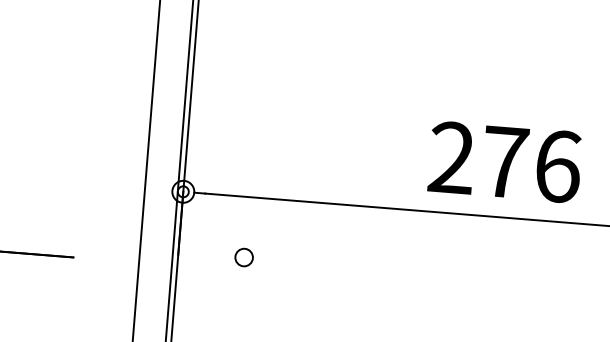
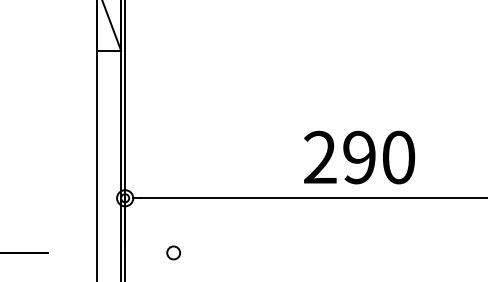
text: (531, 164) -> (379, 157), 276 -> 290
circle: (243, 256) -> (173, 252), moved

